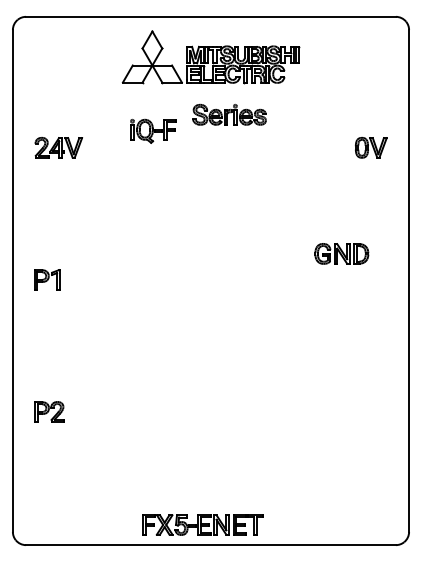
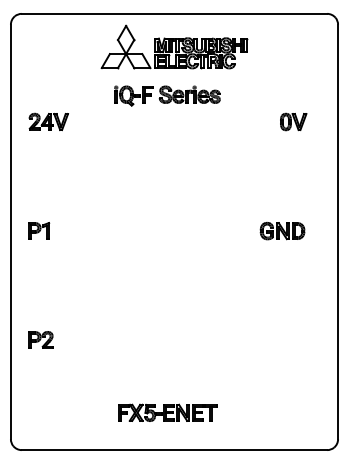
part: (153, 130) -> (133, 95), moved
part: (371, 147) -> (293, 121), moved
part: (341, 253) -> (282, 230), moved
part: (202, 524) -> (167, 412), moved

